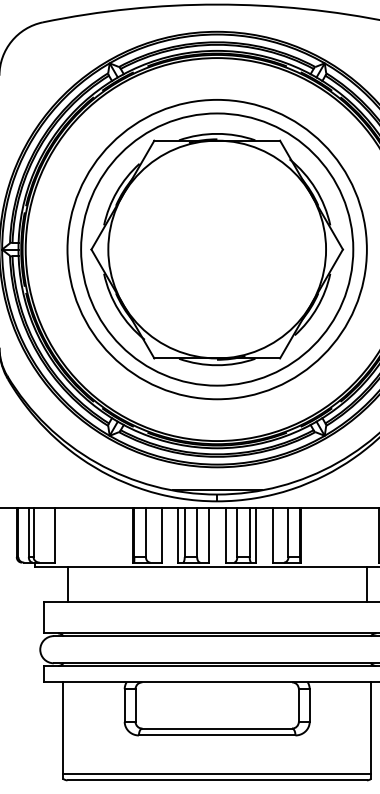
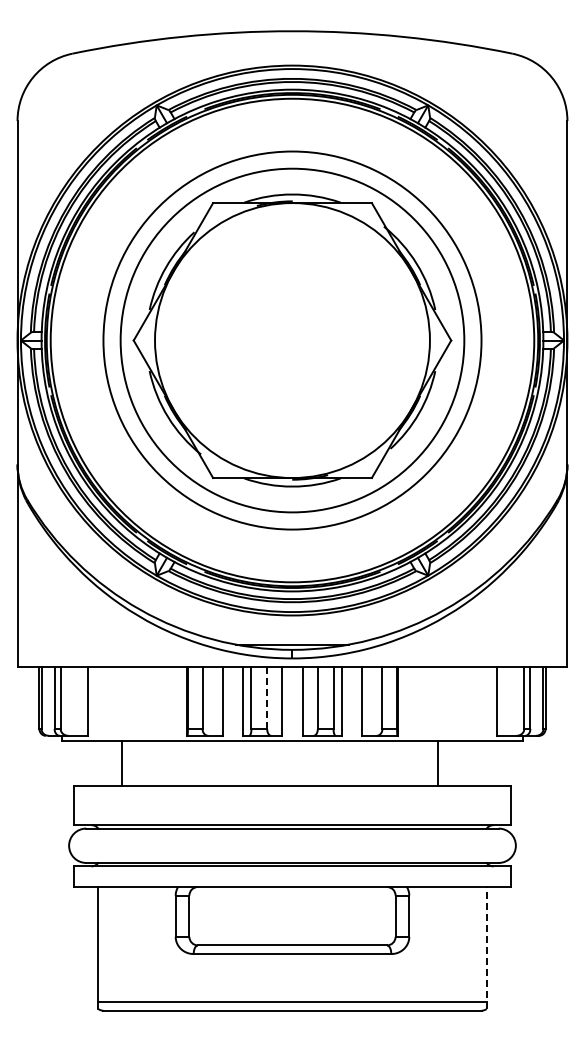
line: (197, 532) -> (267, 697), solid -> dashed
line: (67, 583) -> (122, 762), moved
line: (366, 583) -> (437, 762), moved
line: (370, 730) -> (486, 947), solid -> dashed

